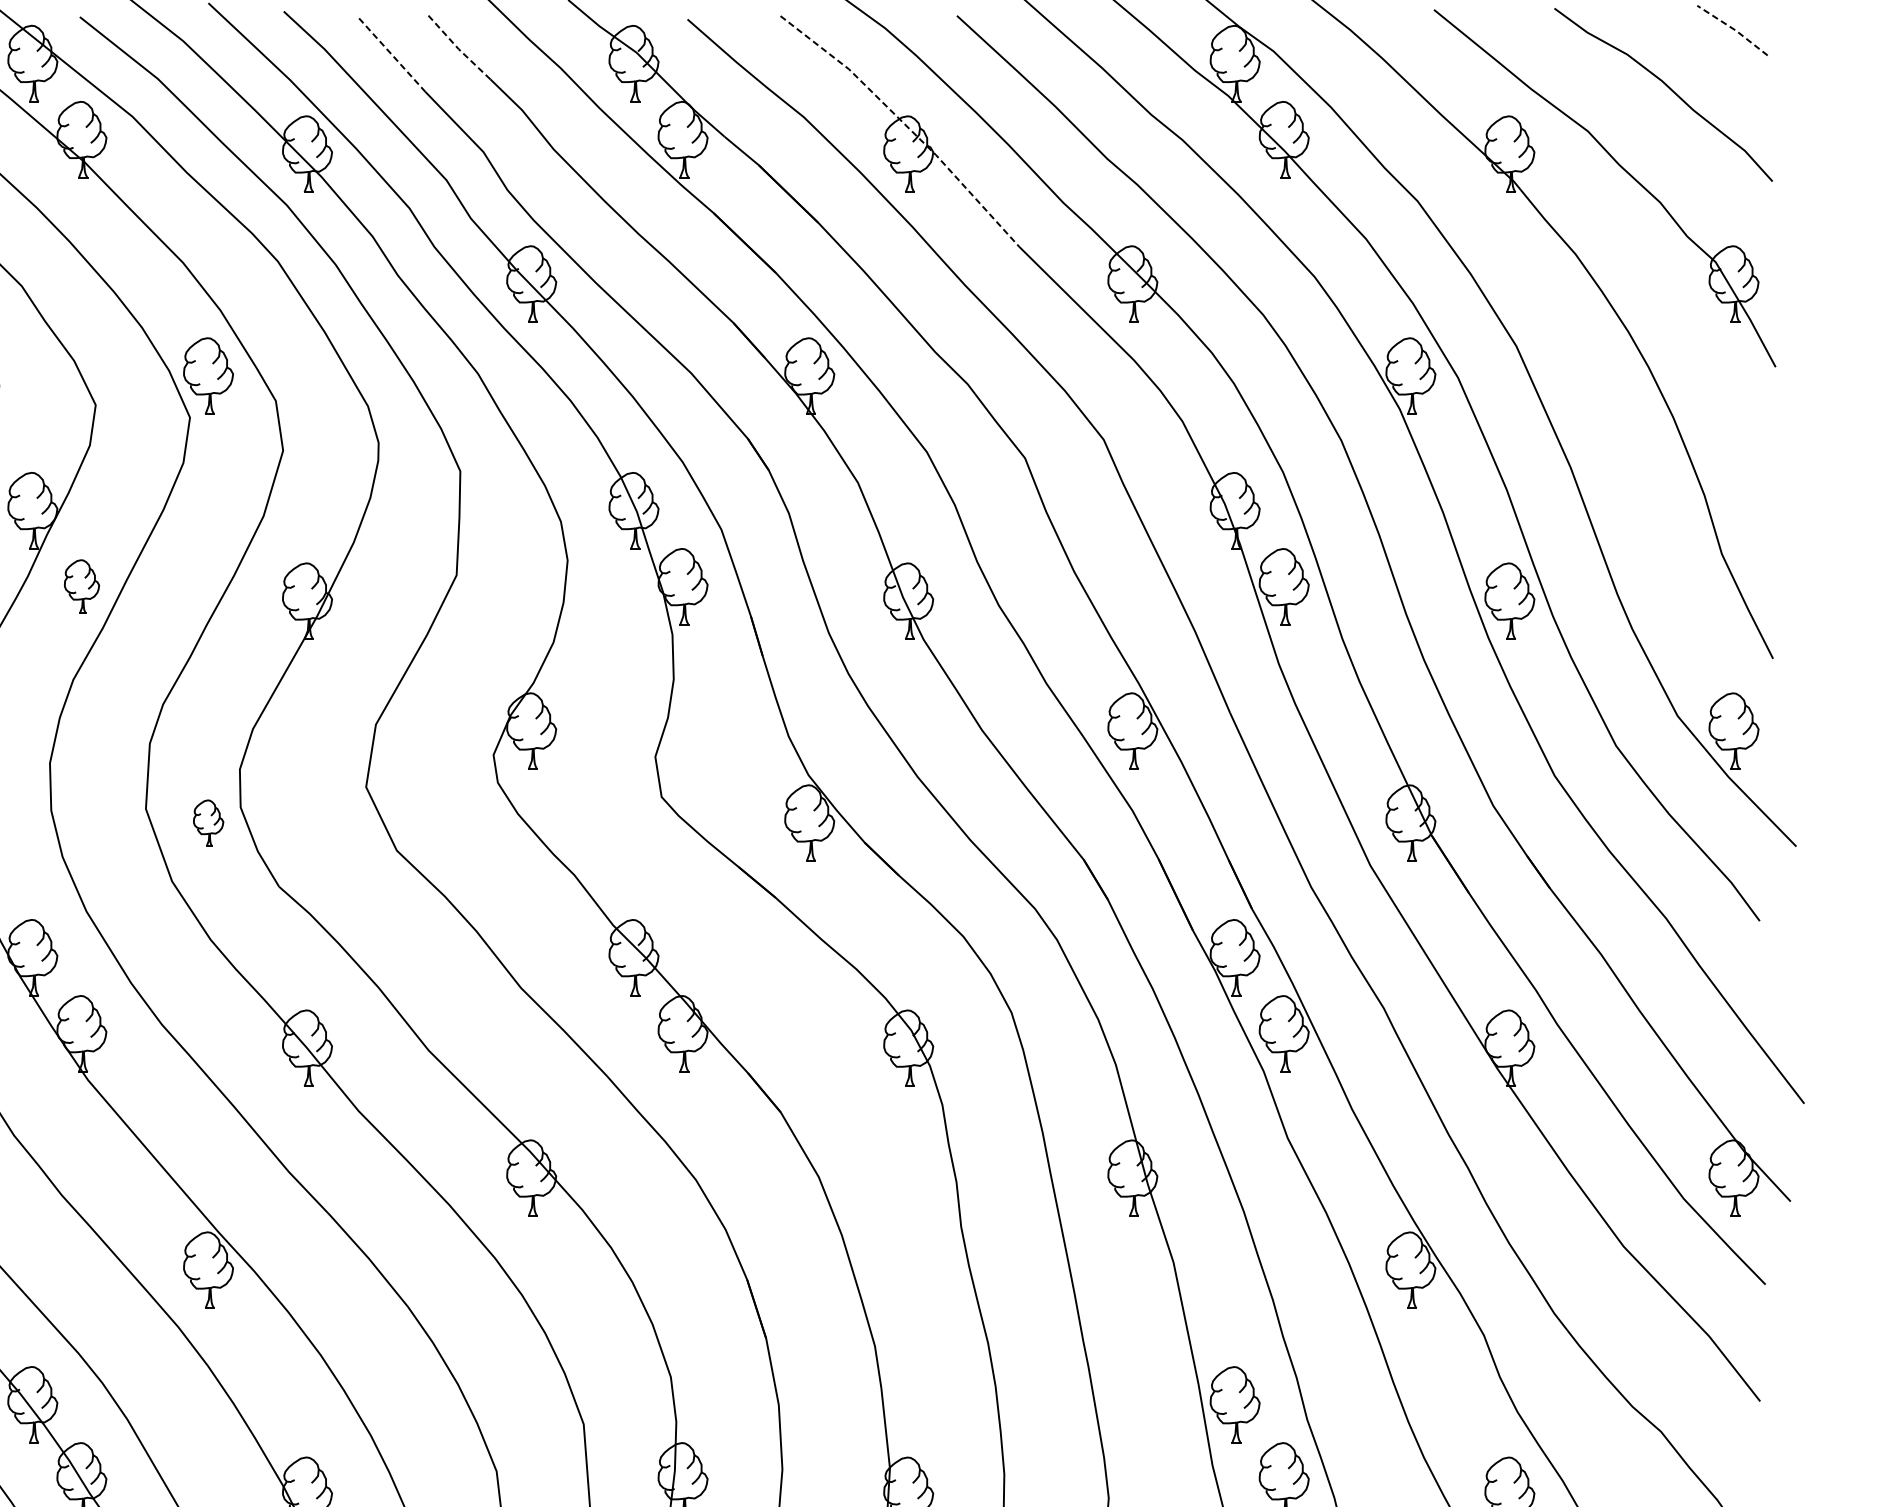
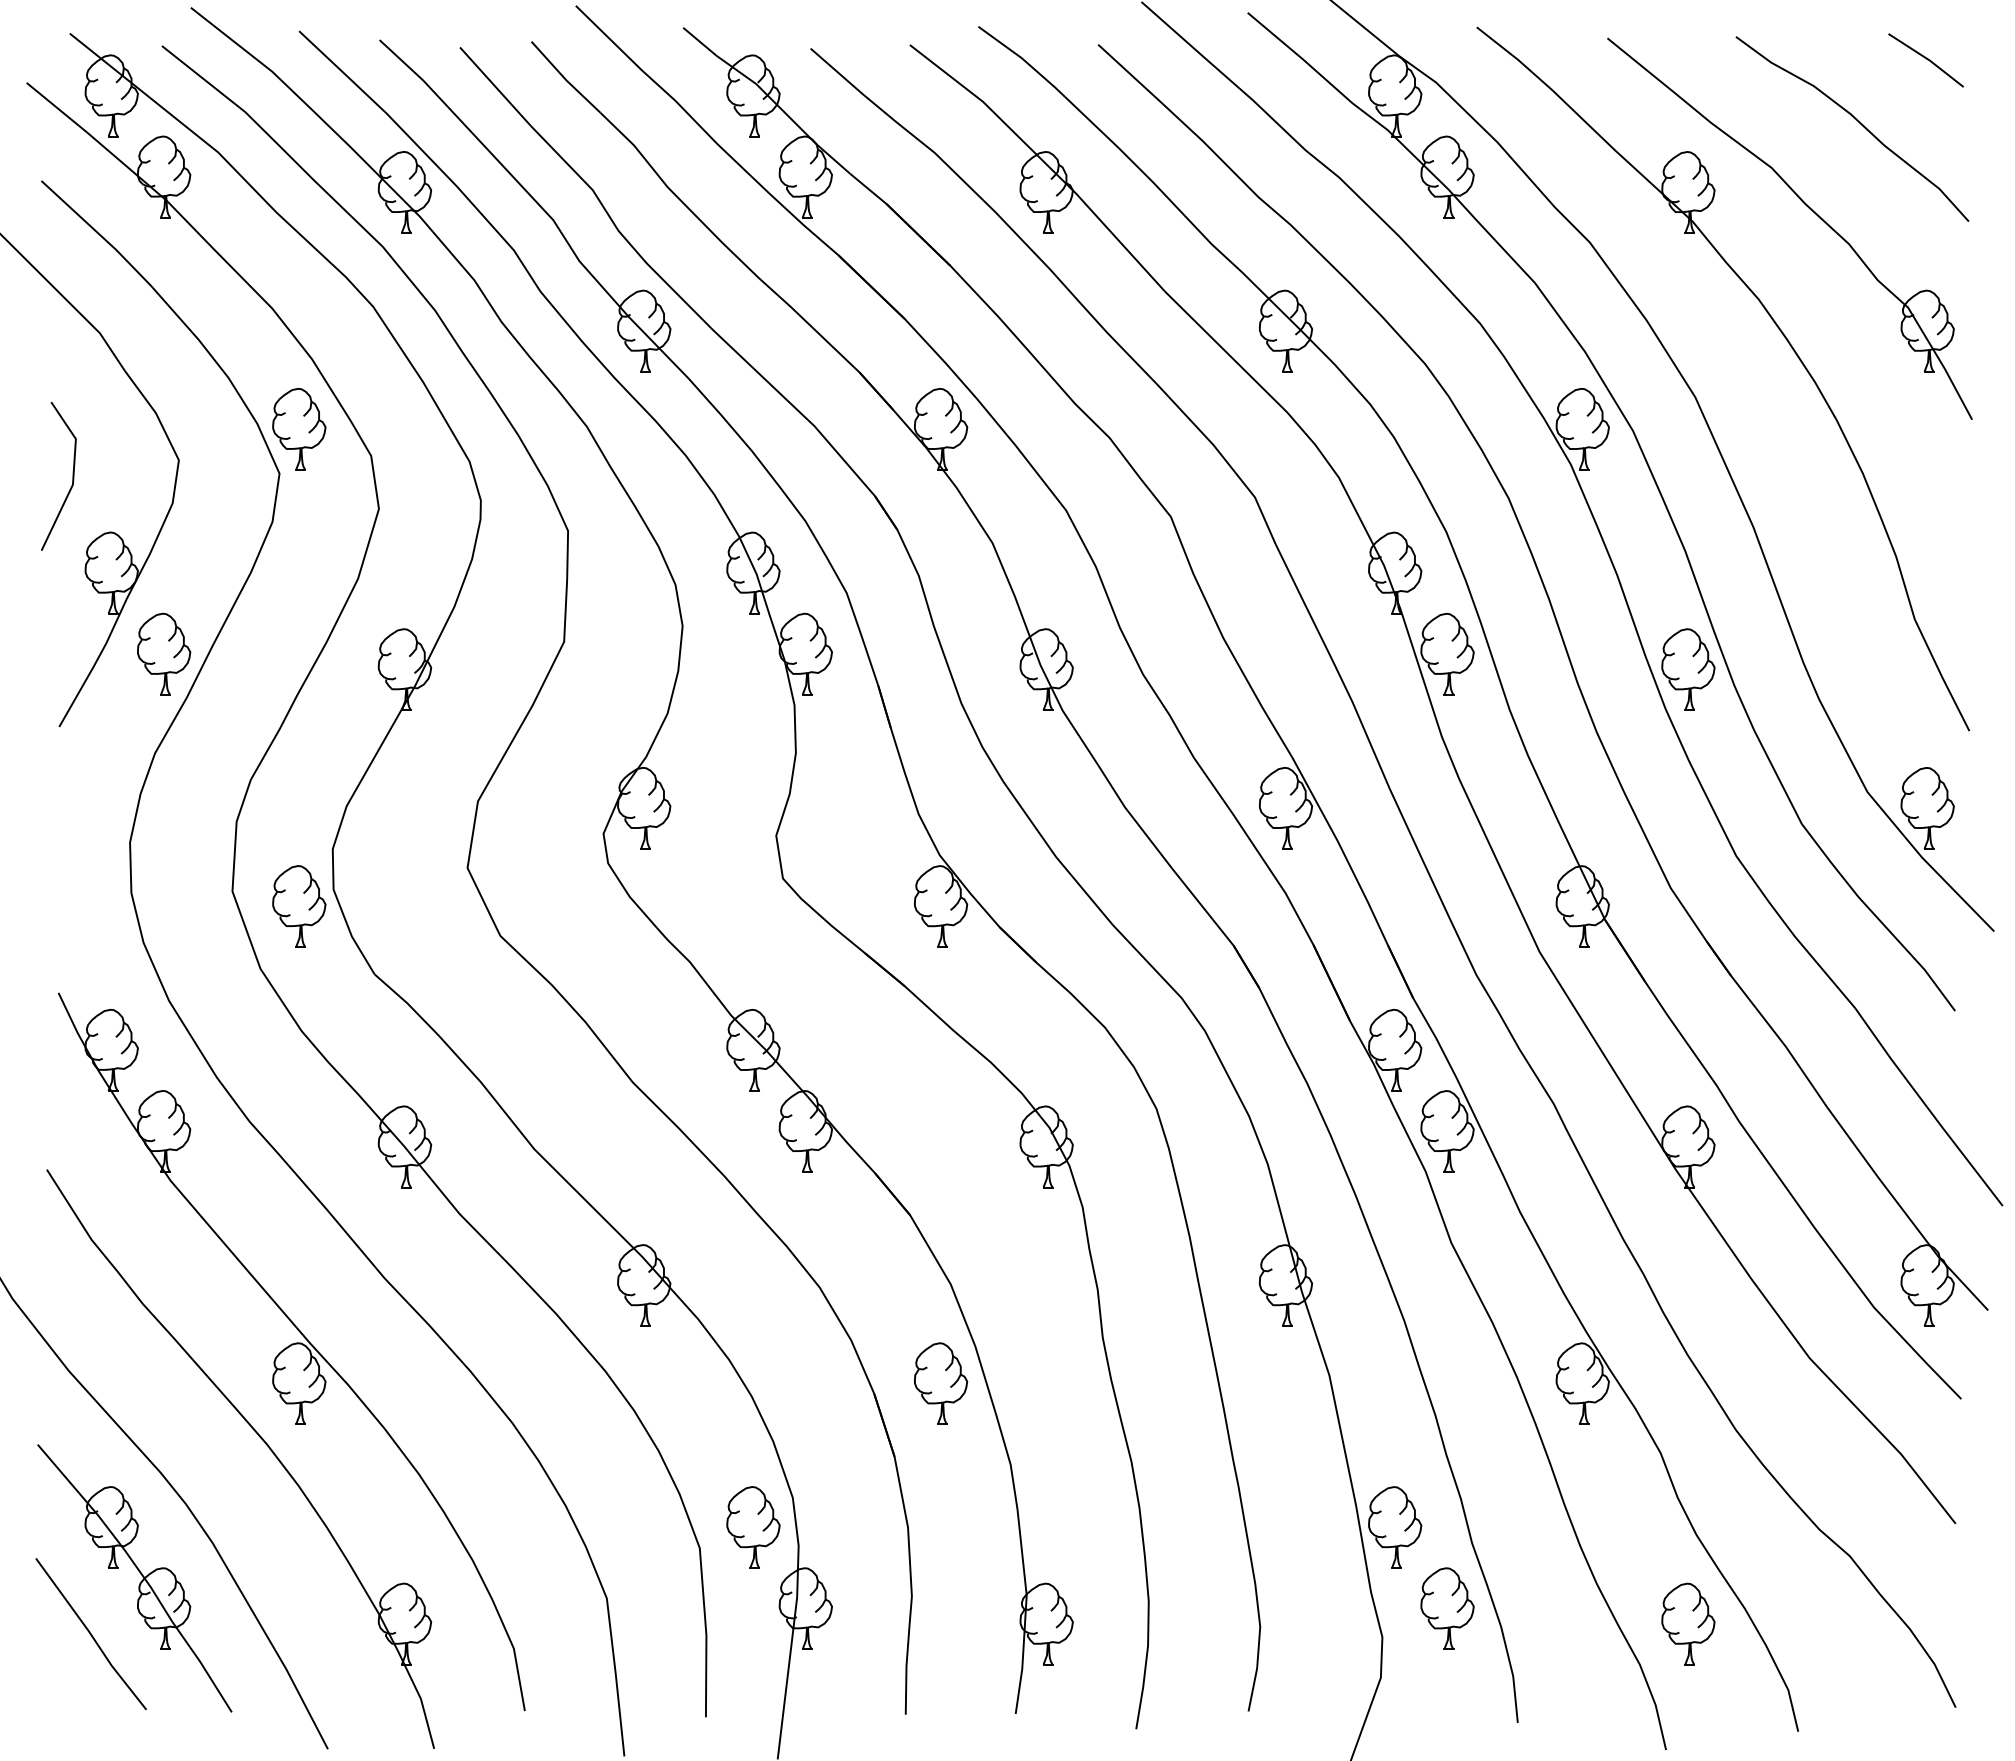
line: (1733, 29) -> (1927, 59), dashed -> solid
line: (456, 47) -> (564, 78), dashed -> solid
line: (392, 54) -> (495, 86), dashed -> solid
line: (906, 125) -> (1044, 161), dashed -> solid
part: (82, 586) -> (164, 653), size x1.43
part: (208, 823) -> (299, 906), size x1.67
part: (810, 1270) -> (941, 1383), added
part: (634, 1404) -> (753, 1527), added

